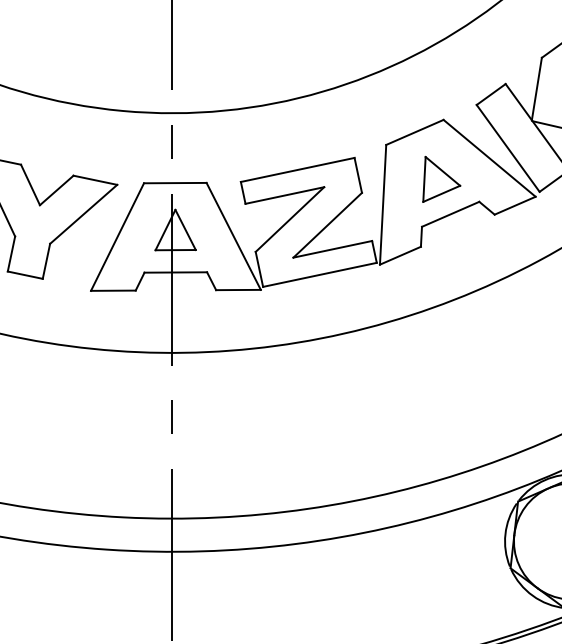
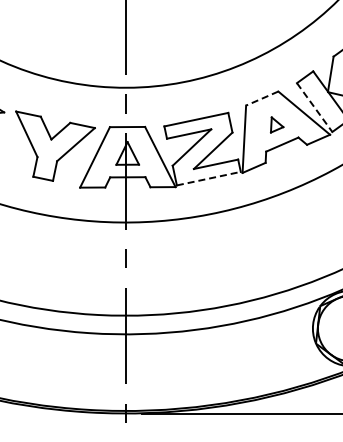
line: (415, 132) -> (262, 98), solid -> dashed
line: (507, 148) -> (314, 107), solid -> dashed
part: (440, 178) -> (276, 124), size x0.6
line: (319, 274) -> (208, 178), solid -> dashed

